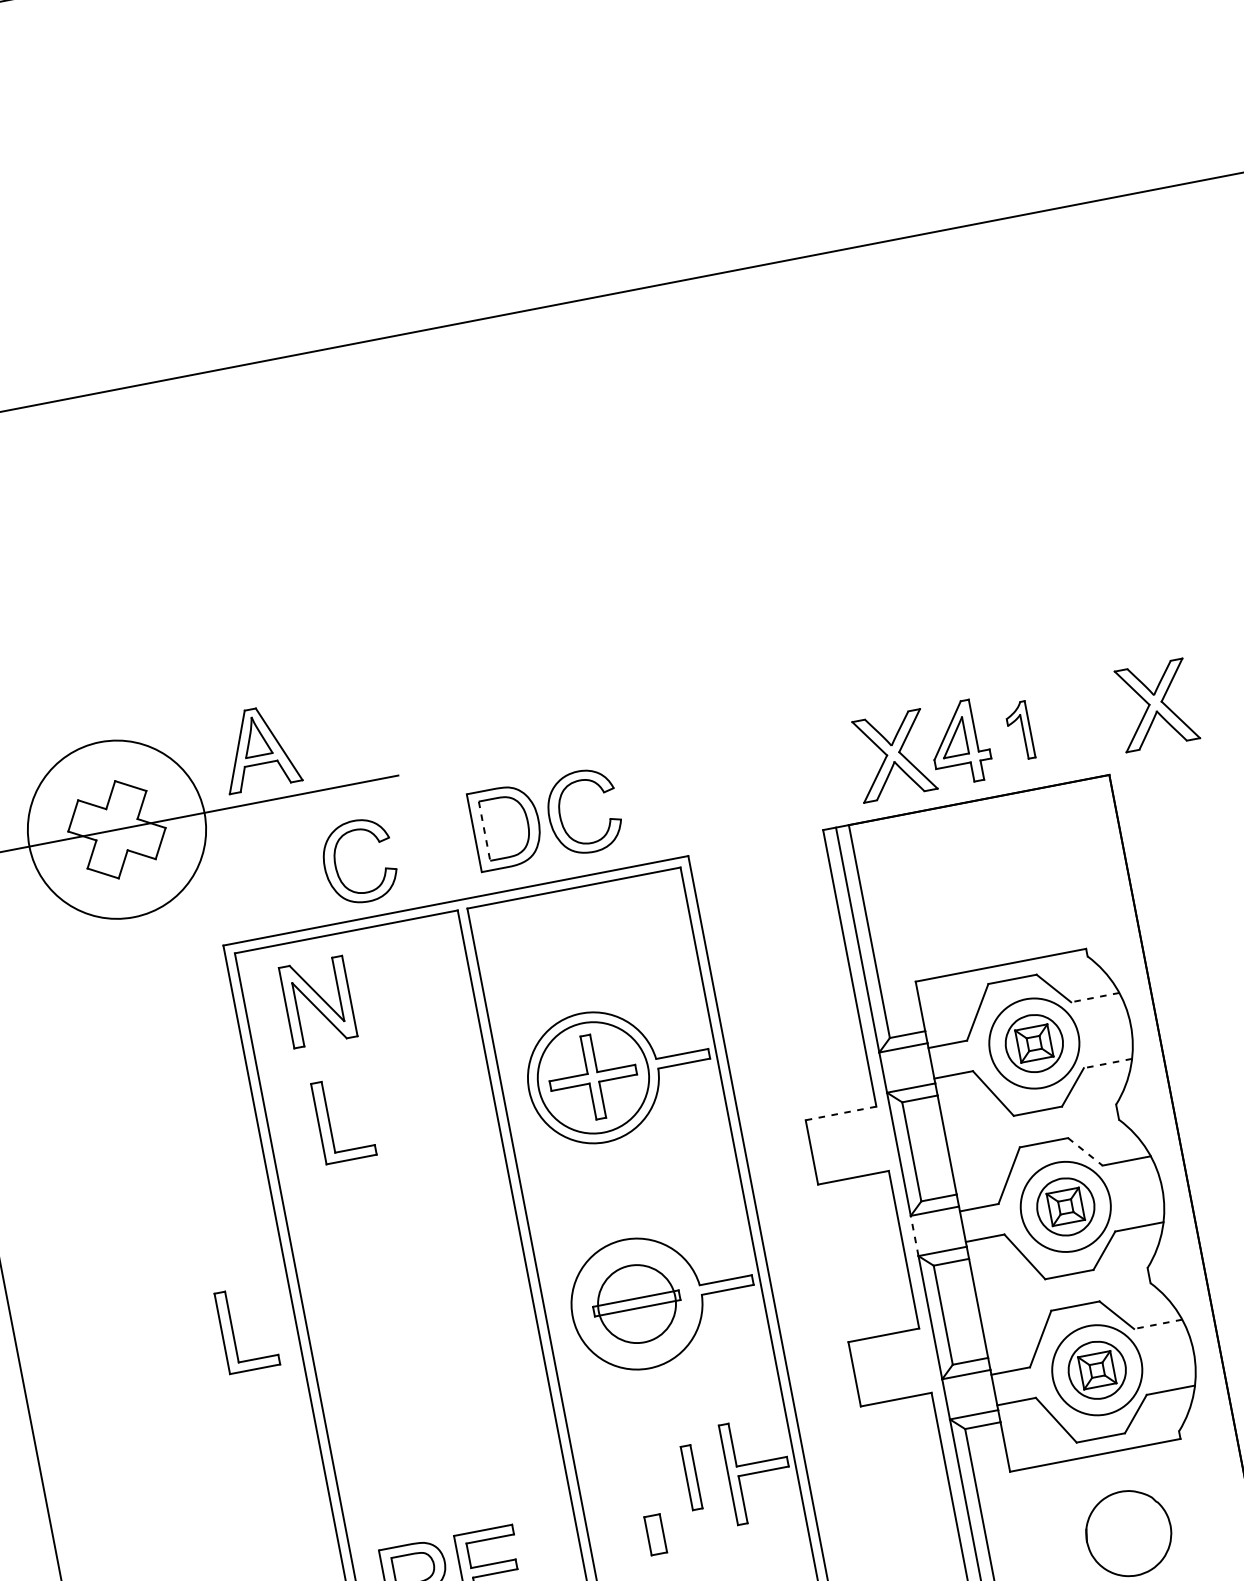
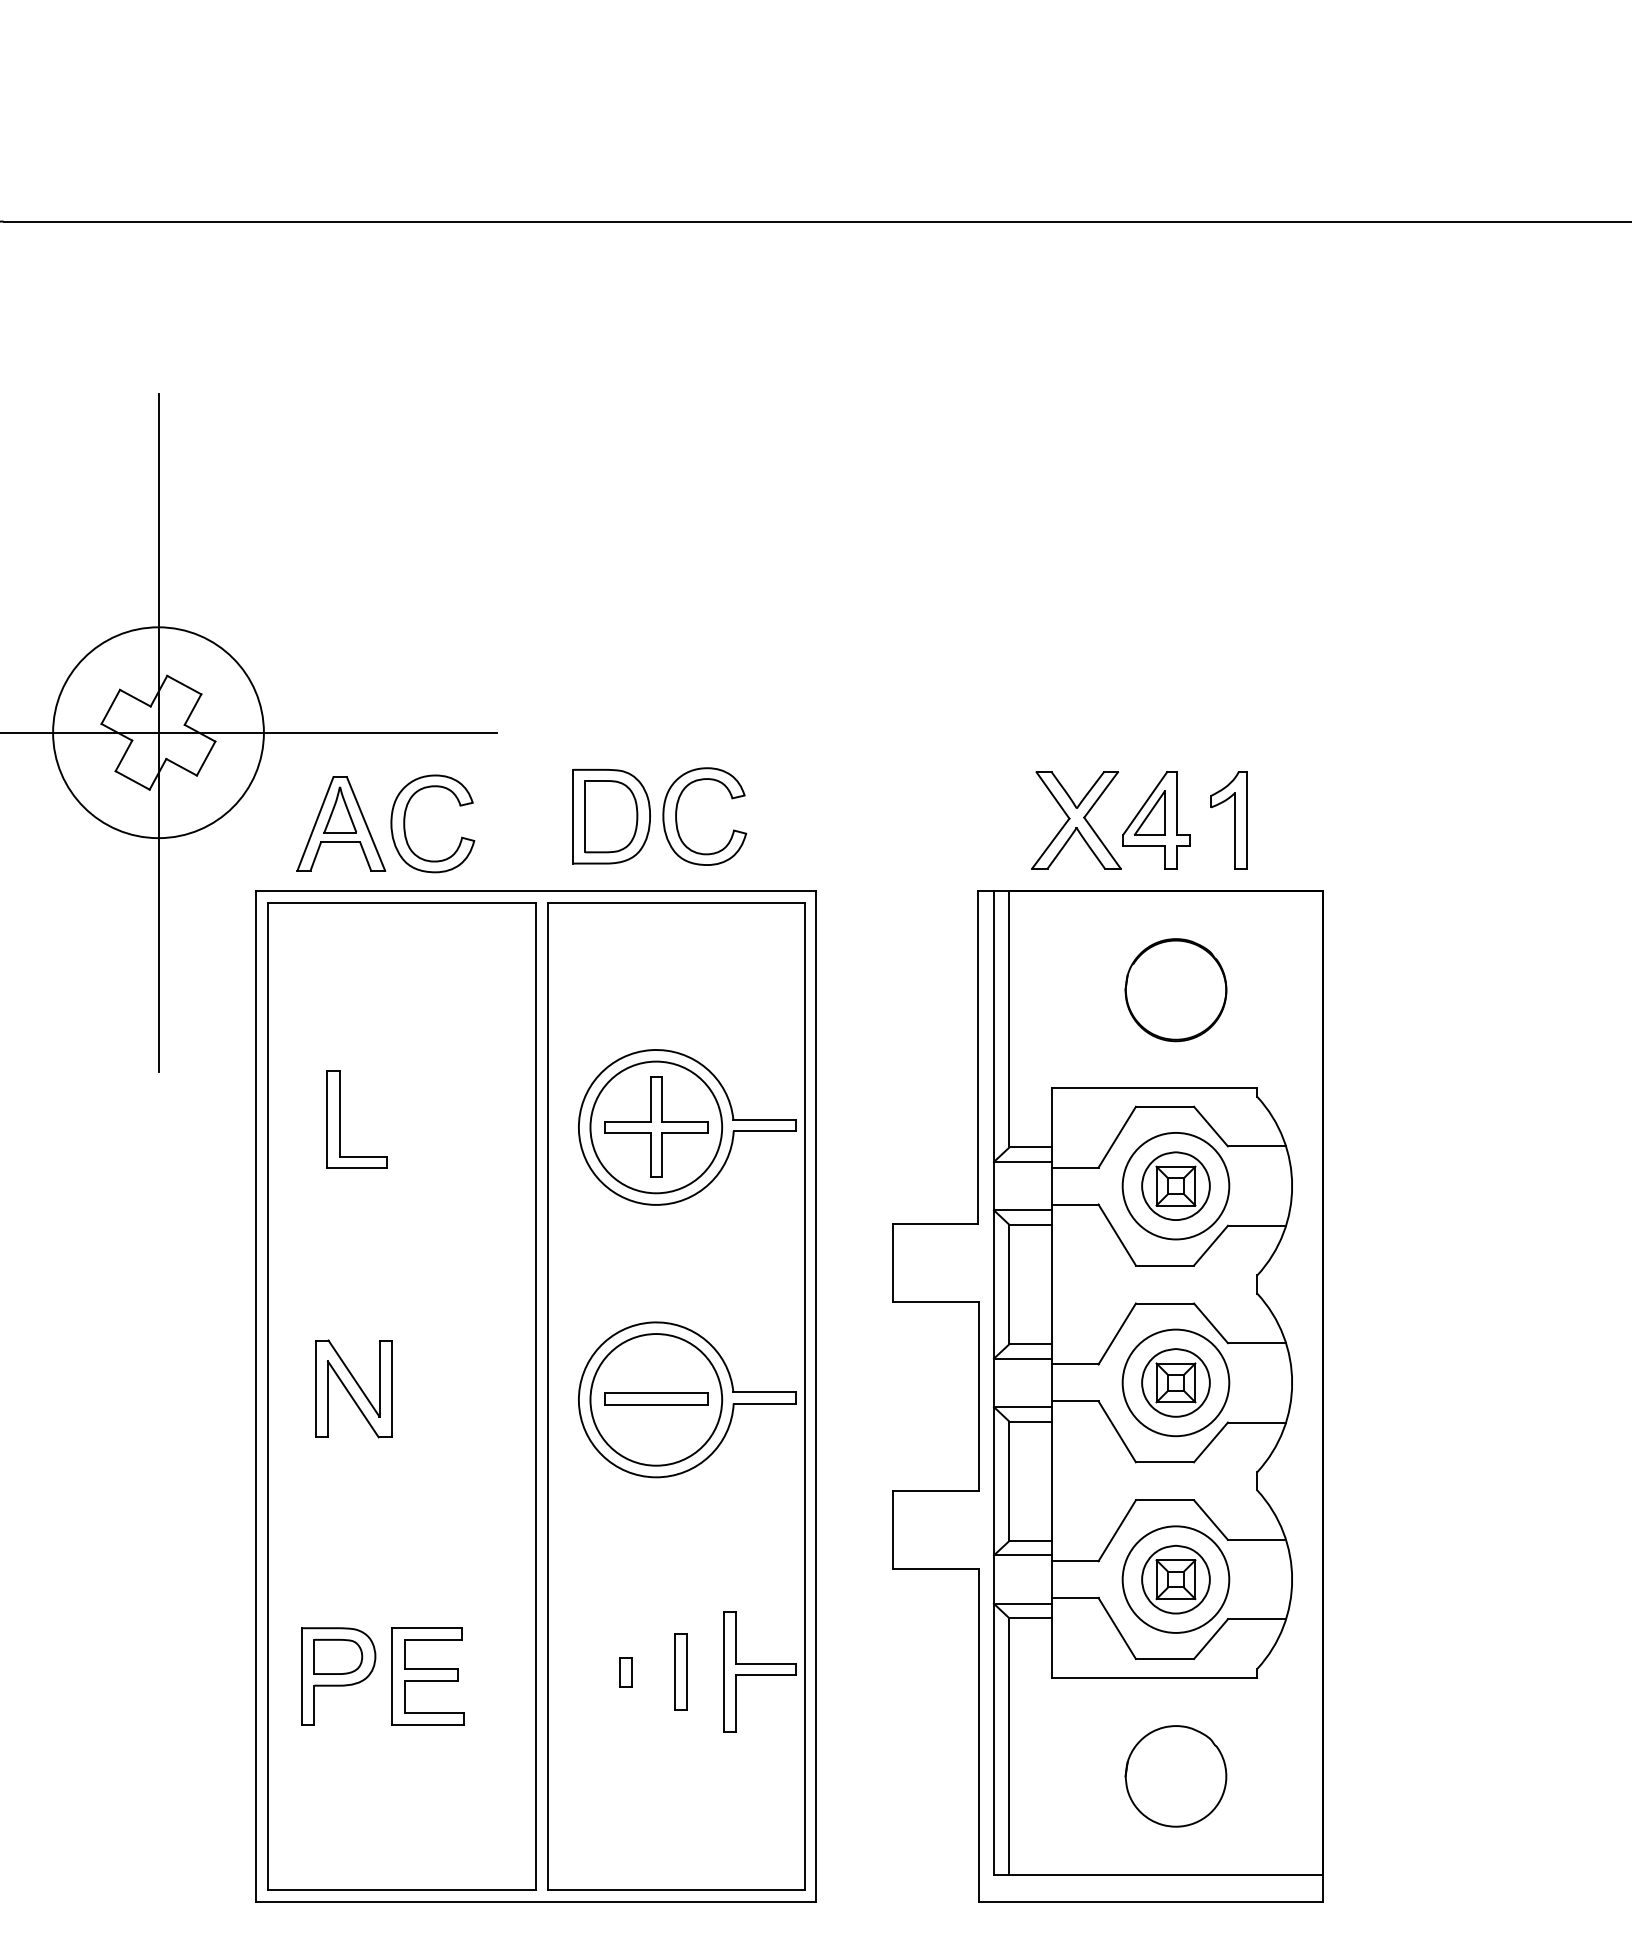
part: (1155, 705) -> (1392, 820), removed
part: (1019, 731) -> (1228, 820), size x1.43
part: (258, 747) -> (341, 823), moved
line: (116, 829) -> (158, 732), added
line: (484, 831) -> (584, 816), dashed -> solid
part: (1002, 881) -> (1175, 990), added
line: (1094, 997) -> (1256, 1146), dashed -> solid
part: (318, 1001) -> (353, 1388), moved
line: (1107, 1063) -> (1256, 1225), dashed -> solid
line: (840, 1113) -> (935, 1224), dashed -> solid
line: (1085, 1151) -> (1211, 1323), dashed -> solid
line: (914, 1235) -> (993, 1382), dashed -> solid
circle: (637, 1303) -> (656, 1399), size x1.43
line: (1157, 1324) -> (1256, 1539), dashed -> solid
part: (233, 1331) -> (181, 1341), removed
part: (757, 1469) -> (759, 1671), moved
part: (691, 1477) -> (680, 1671), moved
part: (655, 1535) -> (625, 1672), size x0.62

